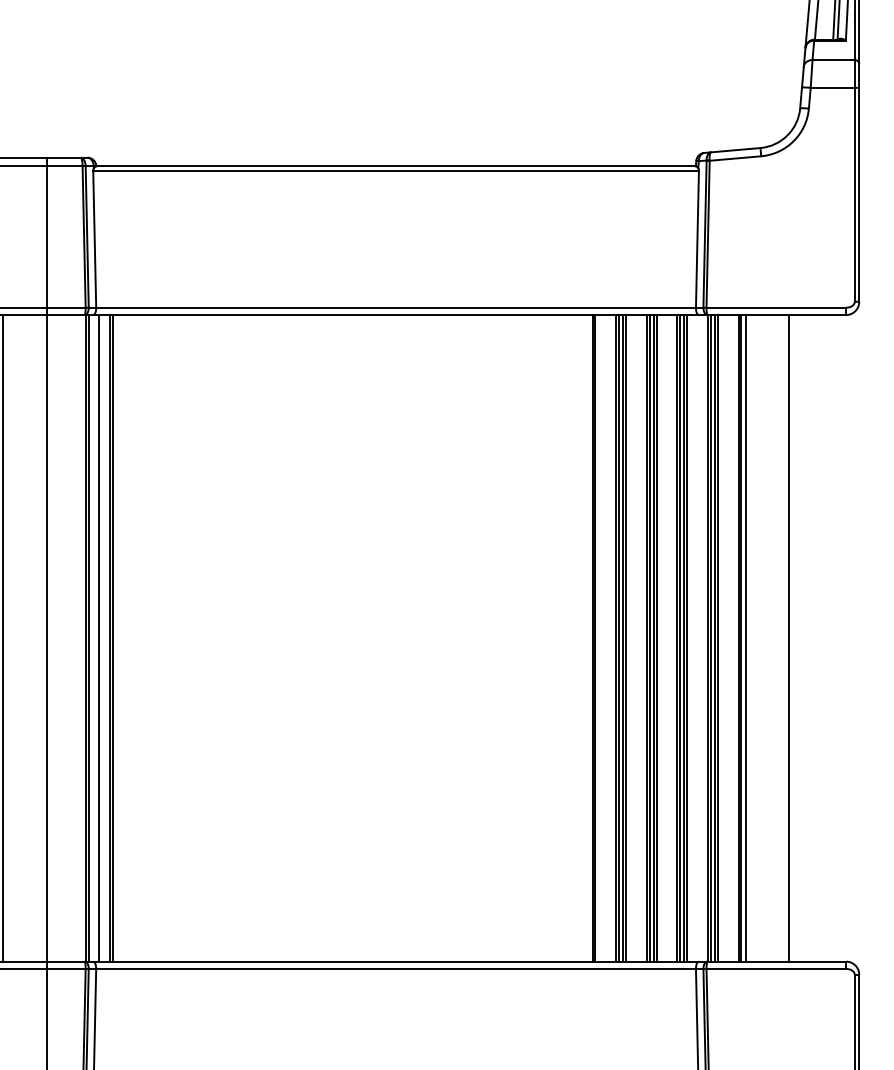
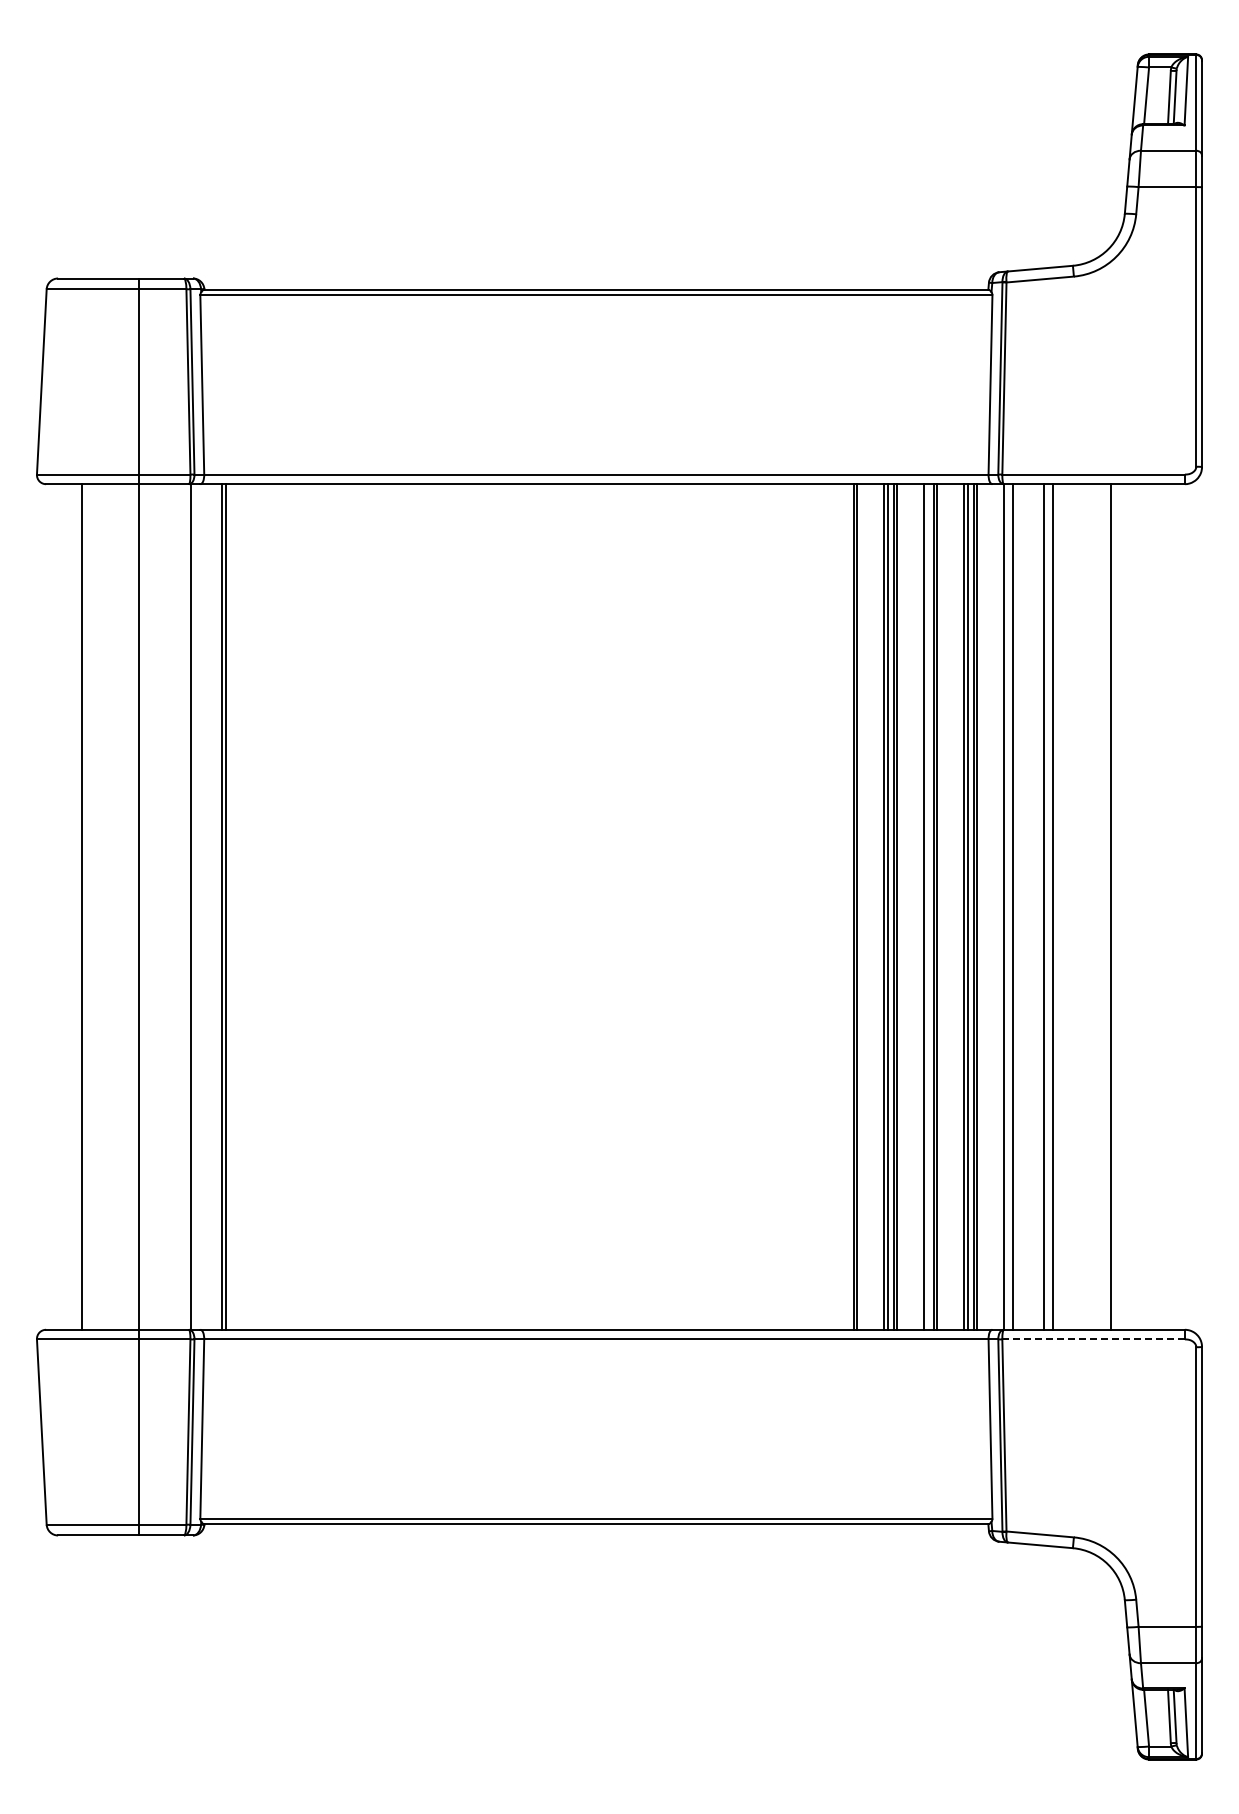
line: (88, 637) -> (194, 906), removed
line: (99, 637) -> (208, 906), removed
line: (649, 637) -> (927, 906), removed
line: (710, 637) -> (1007, 906), removed
line: (717, 637) -> (1016, 906), removed
line: (741, 637) -> (1047, 906), removed
line: (776, 969) -> (1094, 1339), solid -> dashed

